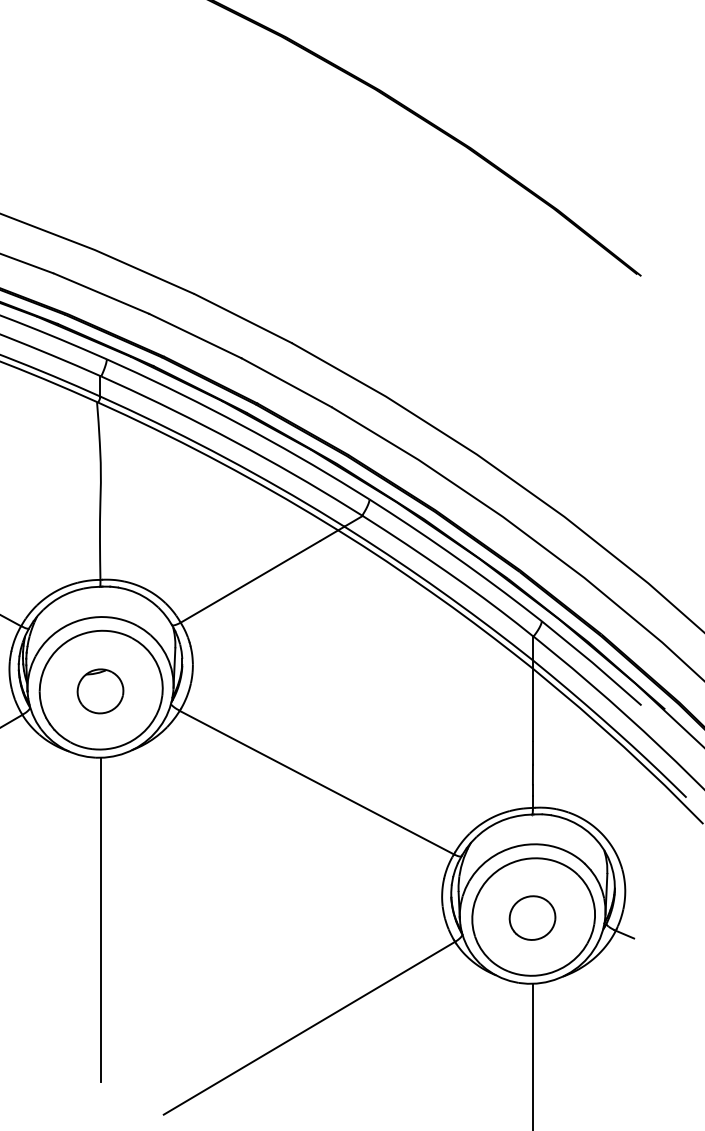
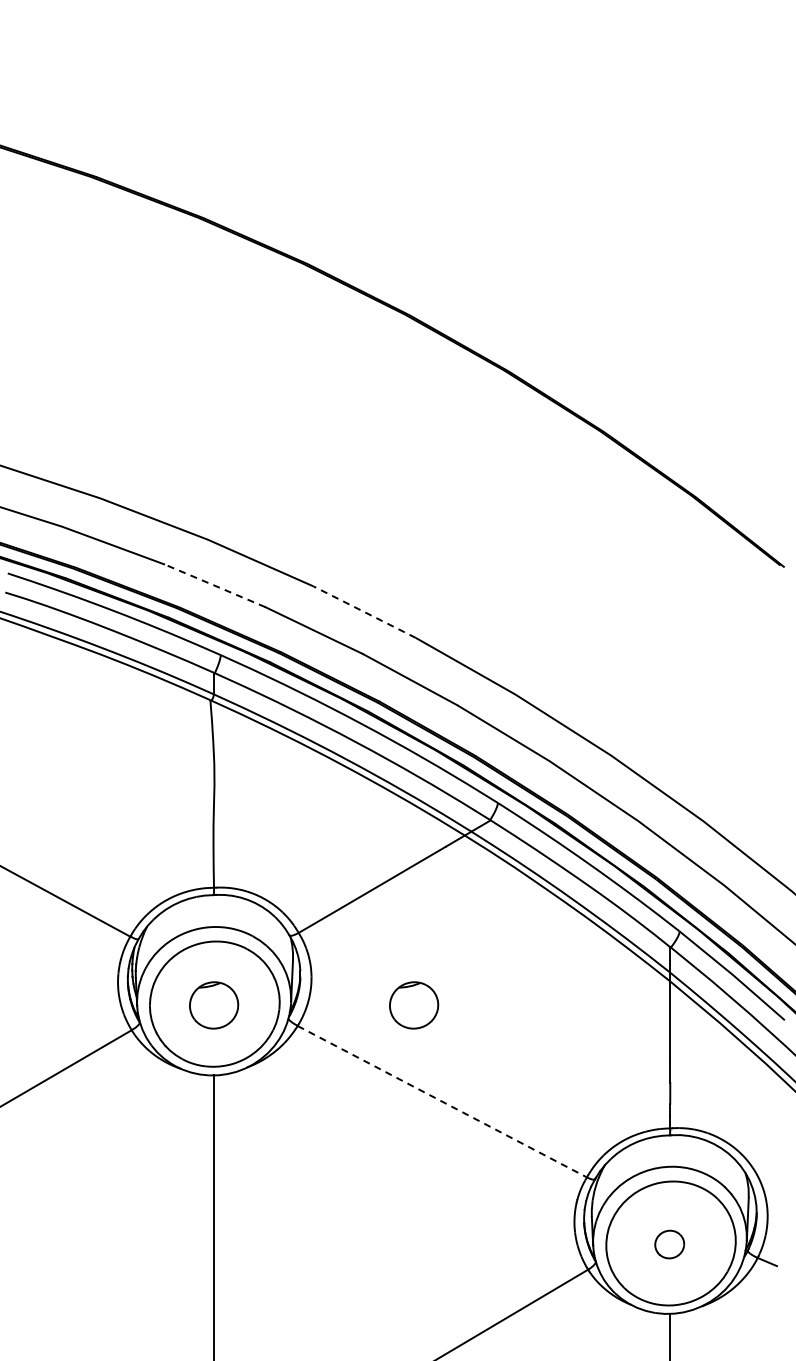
line: (100, 293) -> (214, 585), solid -> dashed
line: (243, 317) -> (364, 611), solid -> dashed
part: (290, 691) -> (414, 1005), added
line: (317, 782) -> (442, 1101), solid -> dashed
part: (532, 918) -> (669, 1244), size x0.6

